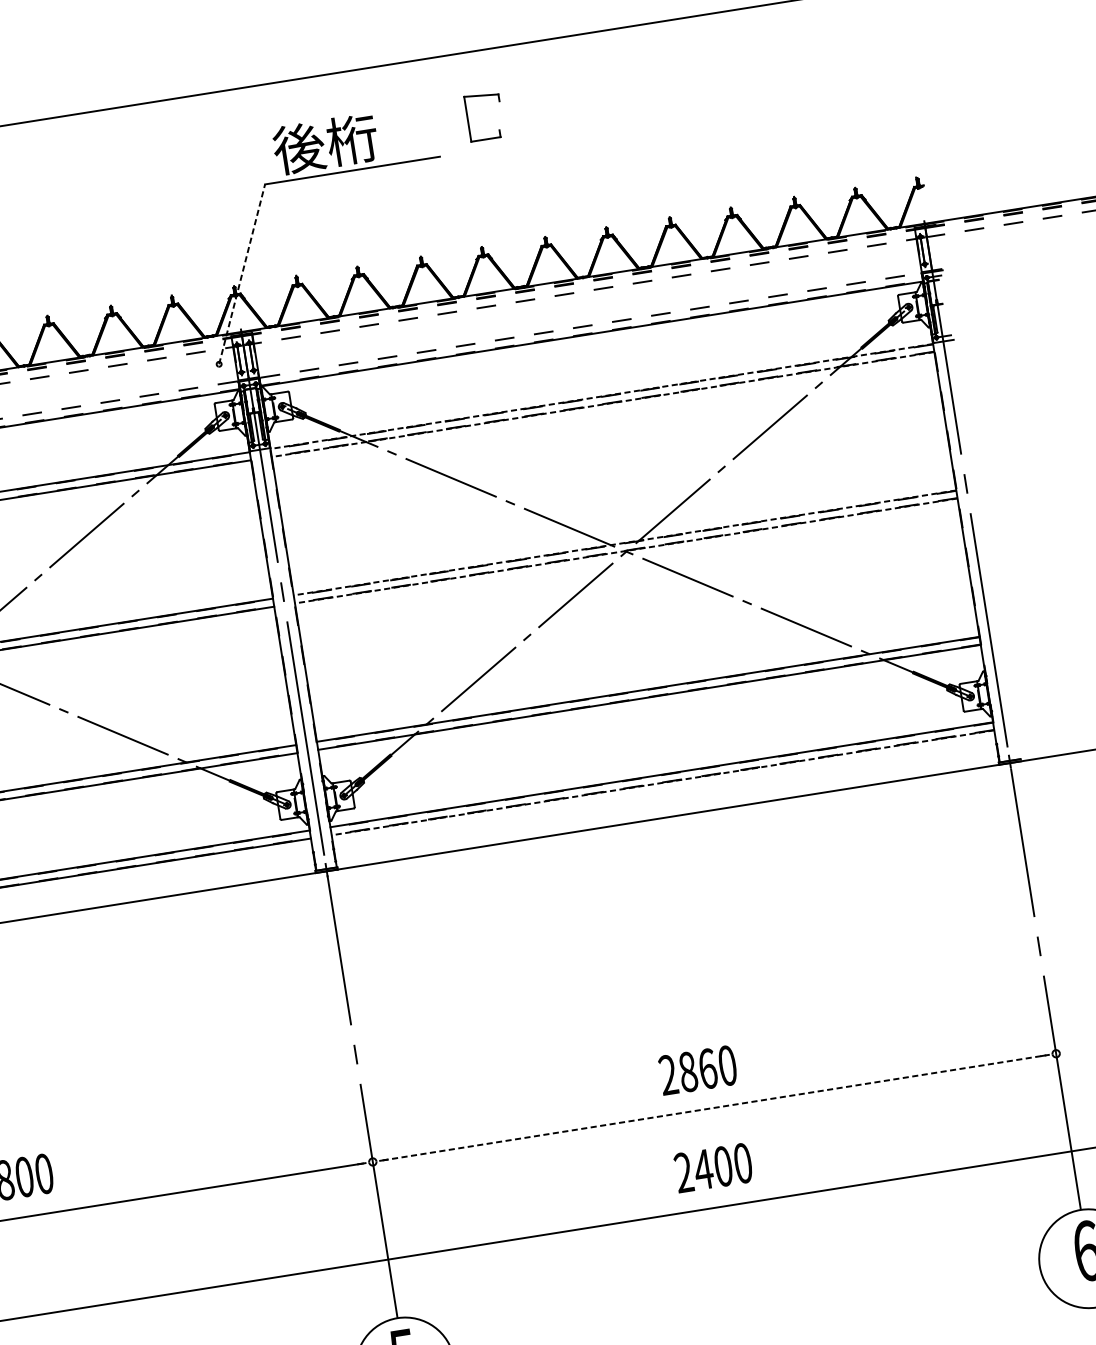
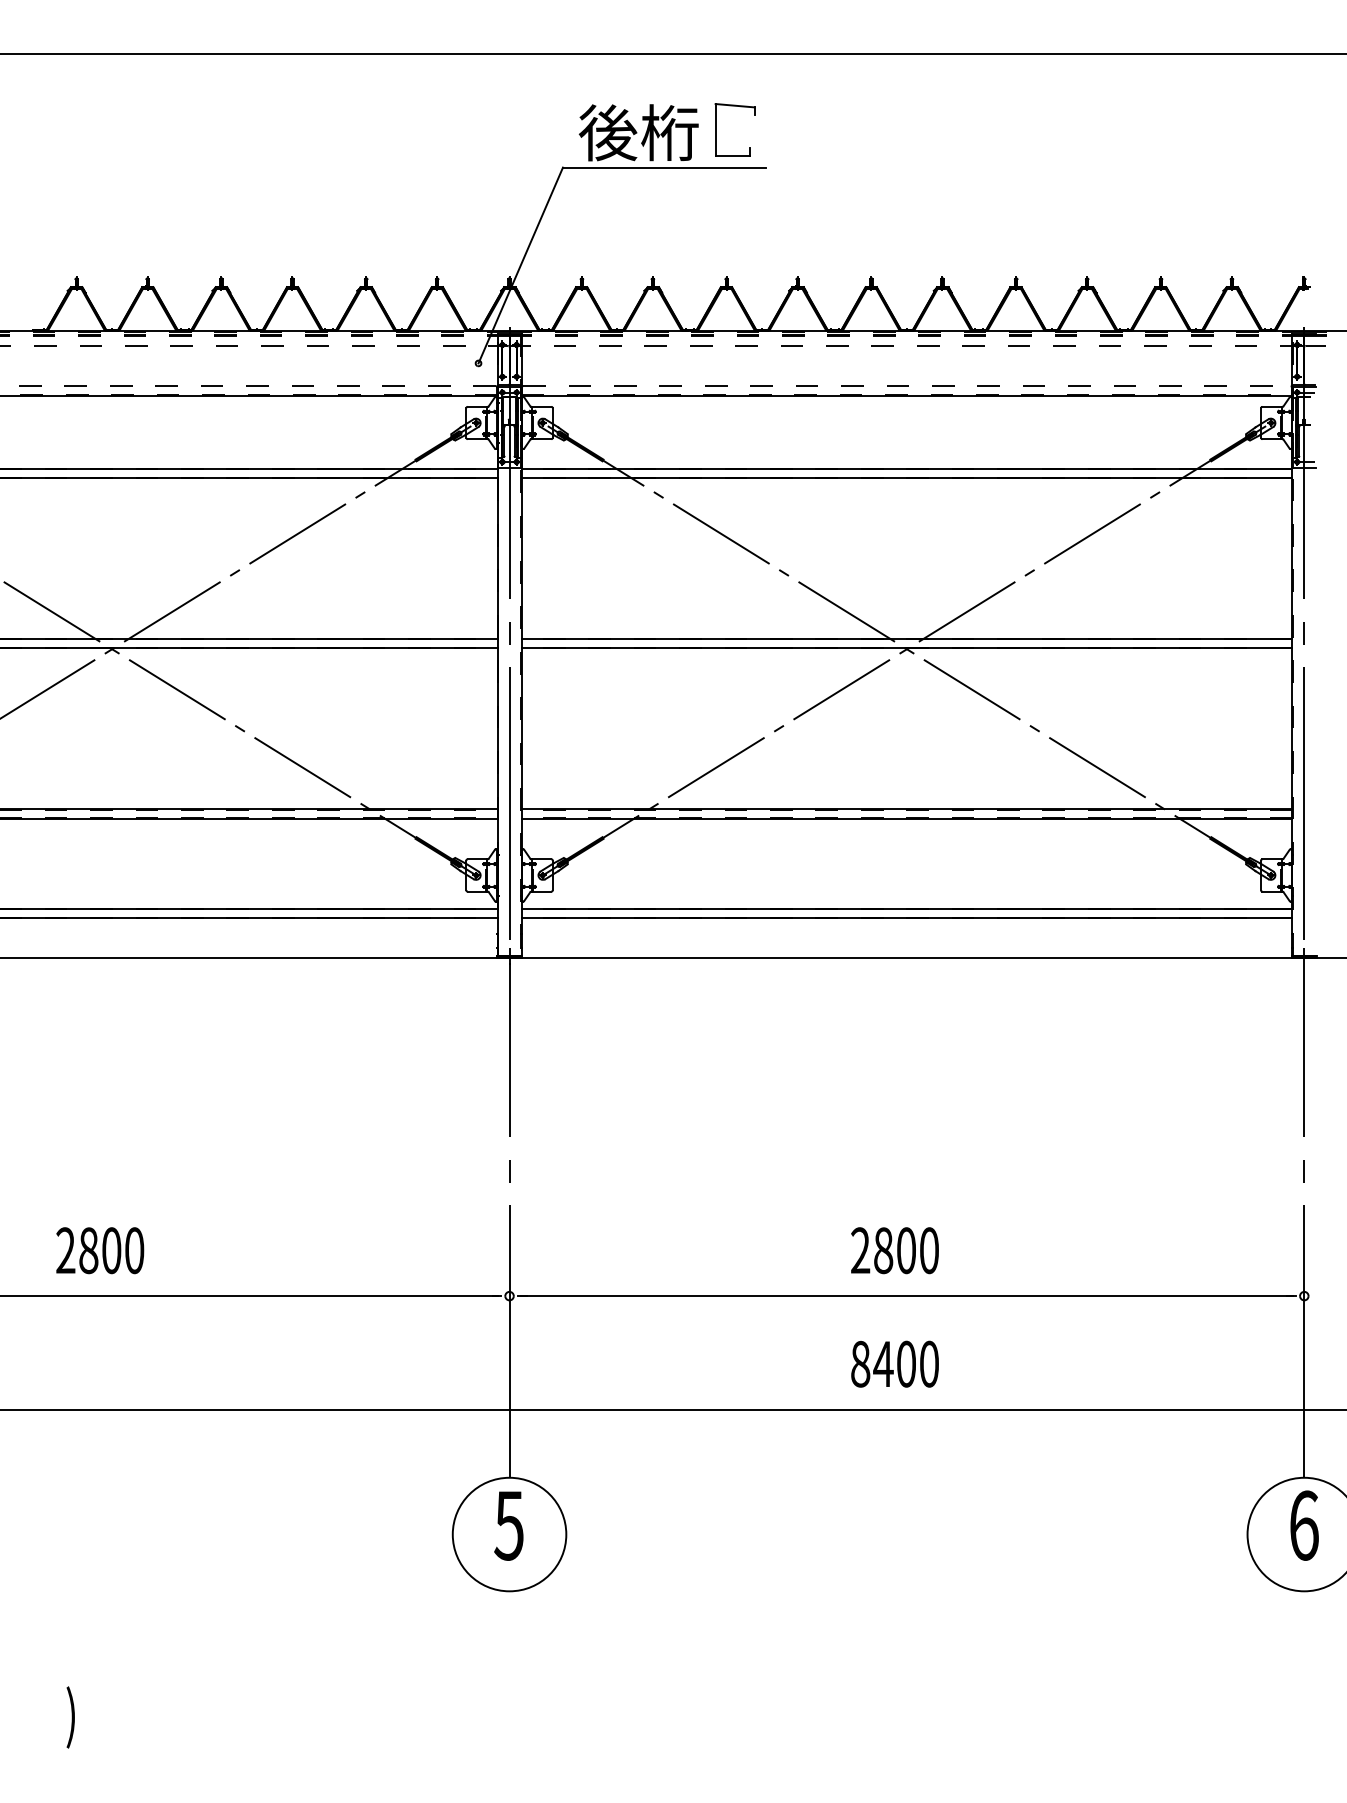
part: (468, 118) -> (716, 129), moved
line: (241, 274) -> (520, 265), dashed -> solid
line: (601, 396) -> (906, 468), dashed -> solid
line: (602, 404) -> (906, 478), dashed -> solid
line: (624, 543) -> (906, 639), dashed -> solid
line: (625, 551) -> (906, 648), dashed -> solid
line: (662, 783) -> (906, 918), dashed -> solid
text: (707, 1068) -> (906, 1250), 2860 -> 2800
line: (715, 1108) -> (907, 1296), dashed -> solid
text: (683, 1172) -> (860, 1363), 2400 -> 8400

